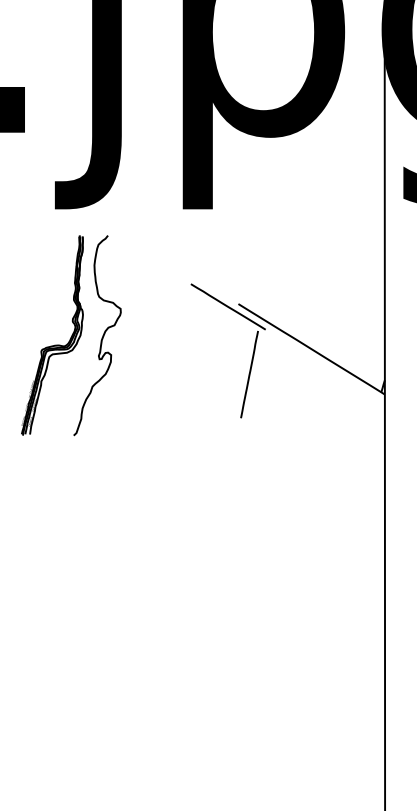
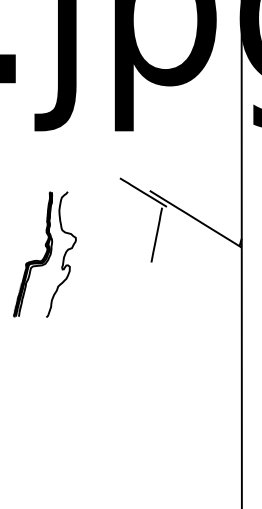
part: (70, 335) -> (44, 254), moved

